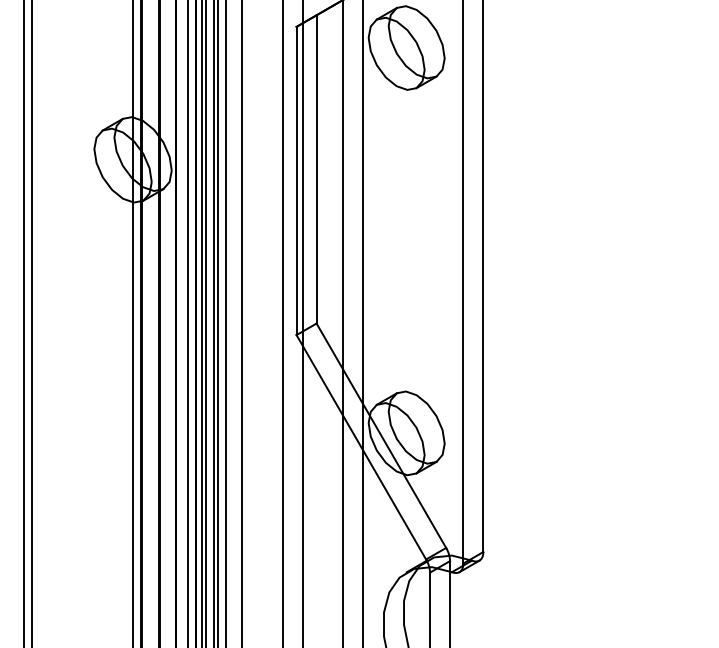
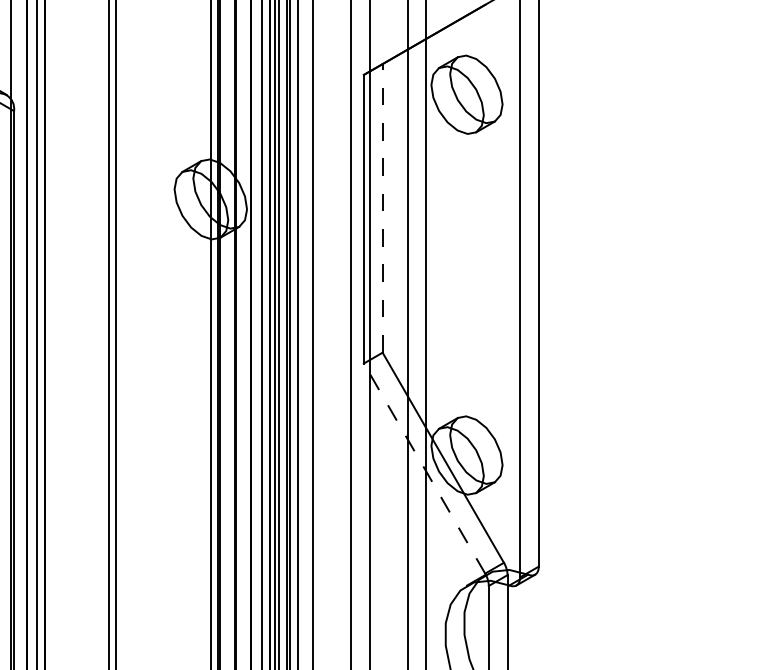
line: (316, 168) -> (382, 207), solid -> dashed
line: (361, 447) -> (424, 468), solid -> dashed

